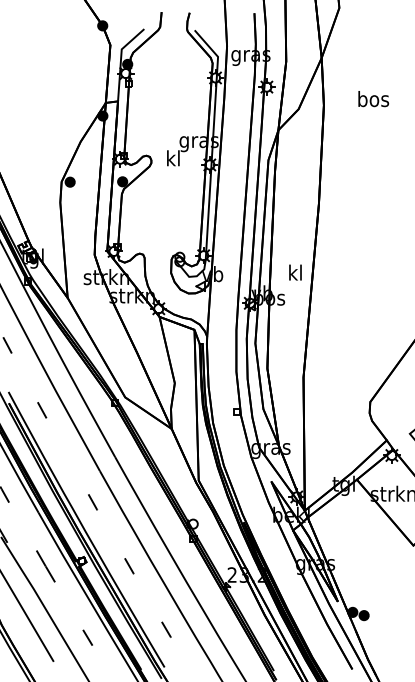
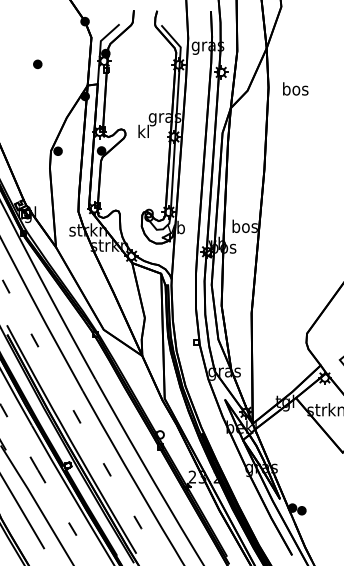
part: (45, 76) -> (37, 63), added
text: (373, 99) -> (295, 89), moved
text: (295, 272) -> (244, 226), kl -> bos

